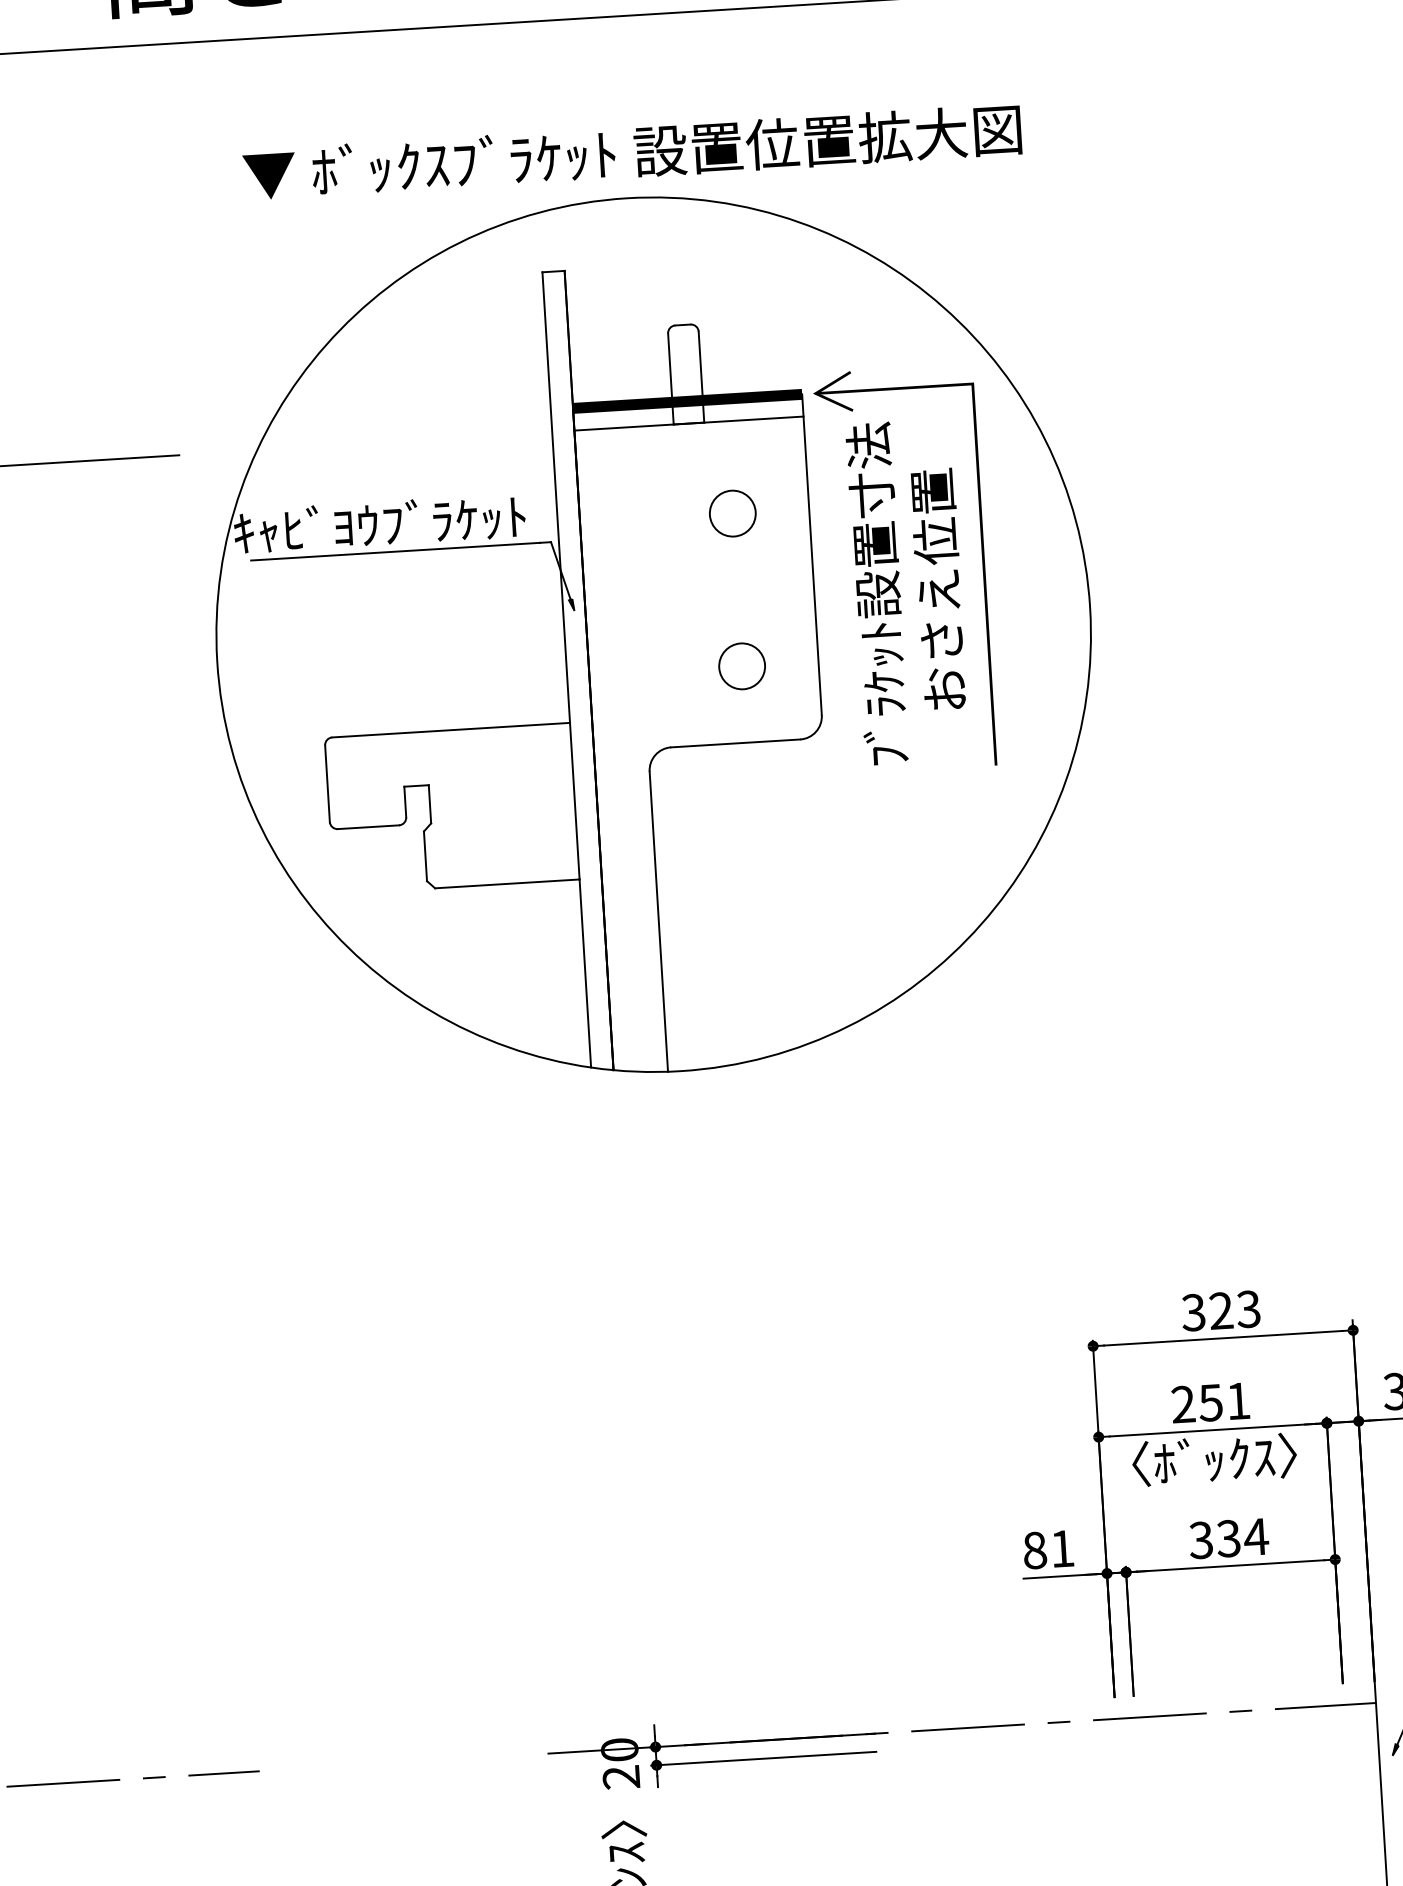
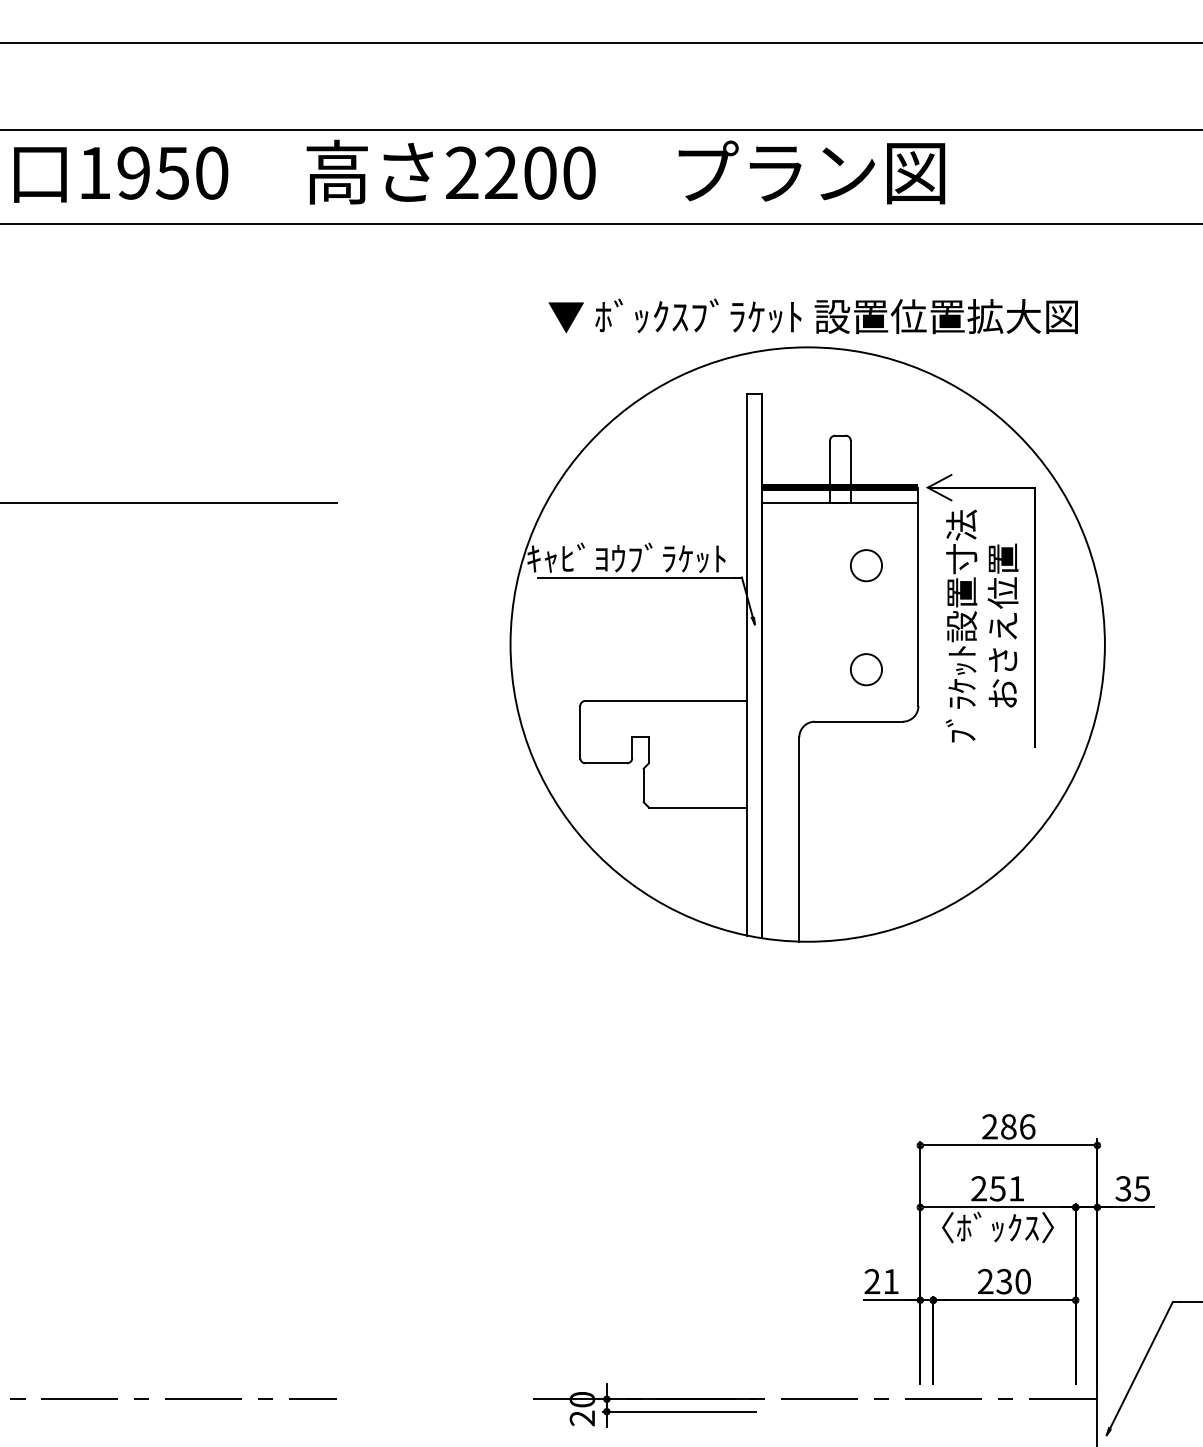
part: (651, 599) -> (807, 620), moved
text: (1220, 1310) -> (1008, 1126), 323 -> 286
text: (1228, 1538) -> (1004, 1281), 334 -> 230
text: (1035, 1550) -> (872, 1281), 81 -> 21

